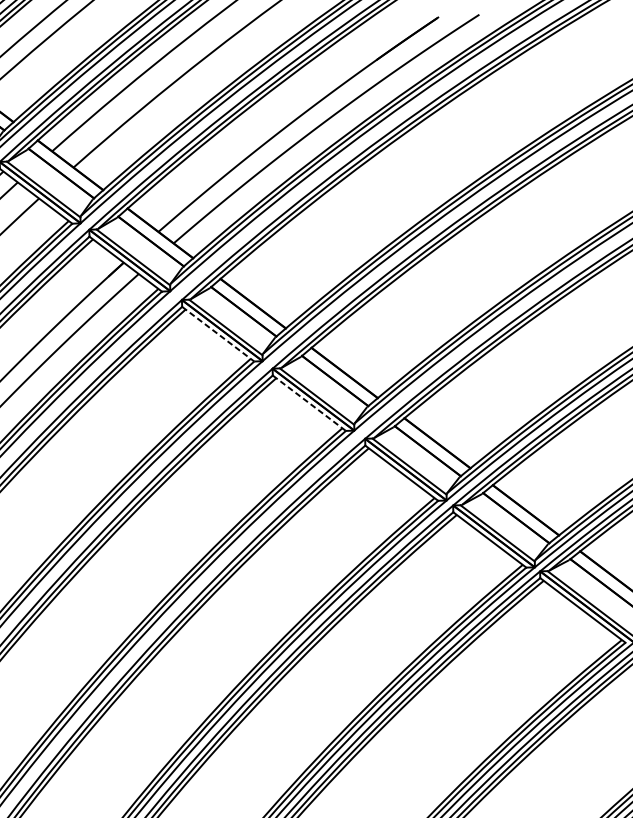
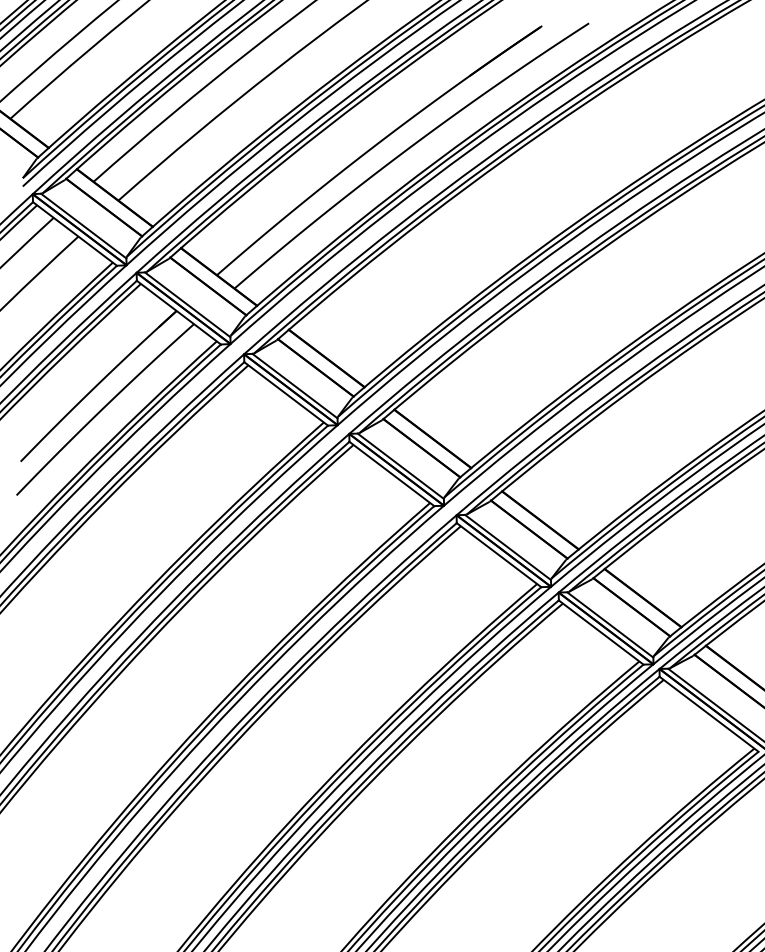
line: (218, 334) -> (286, 394), dashed -> solid
line: (309, 403) -> (392, 474), dashed -> solid

